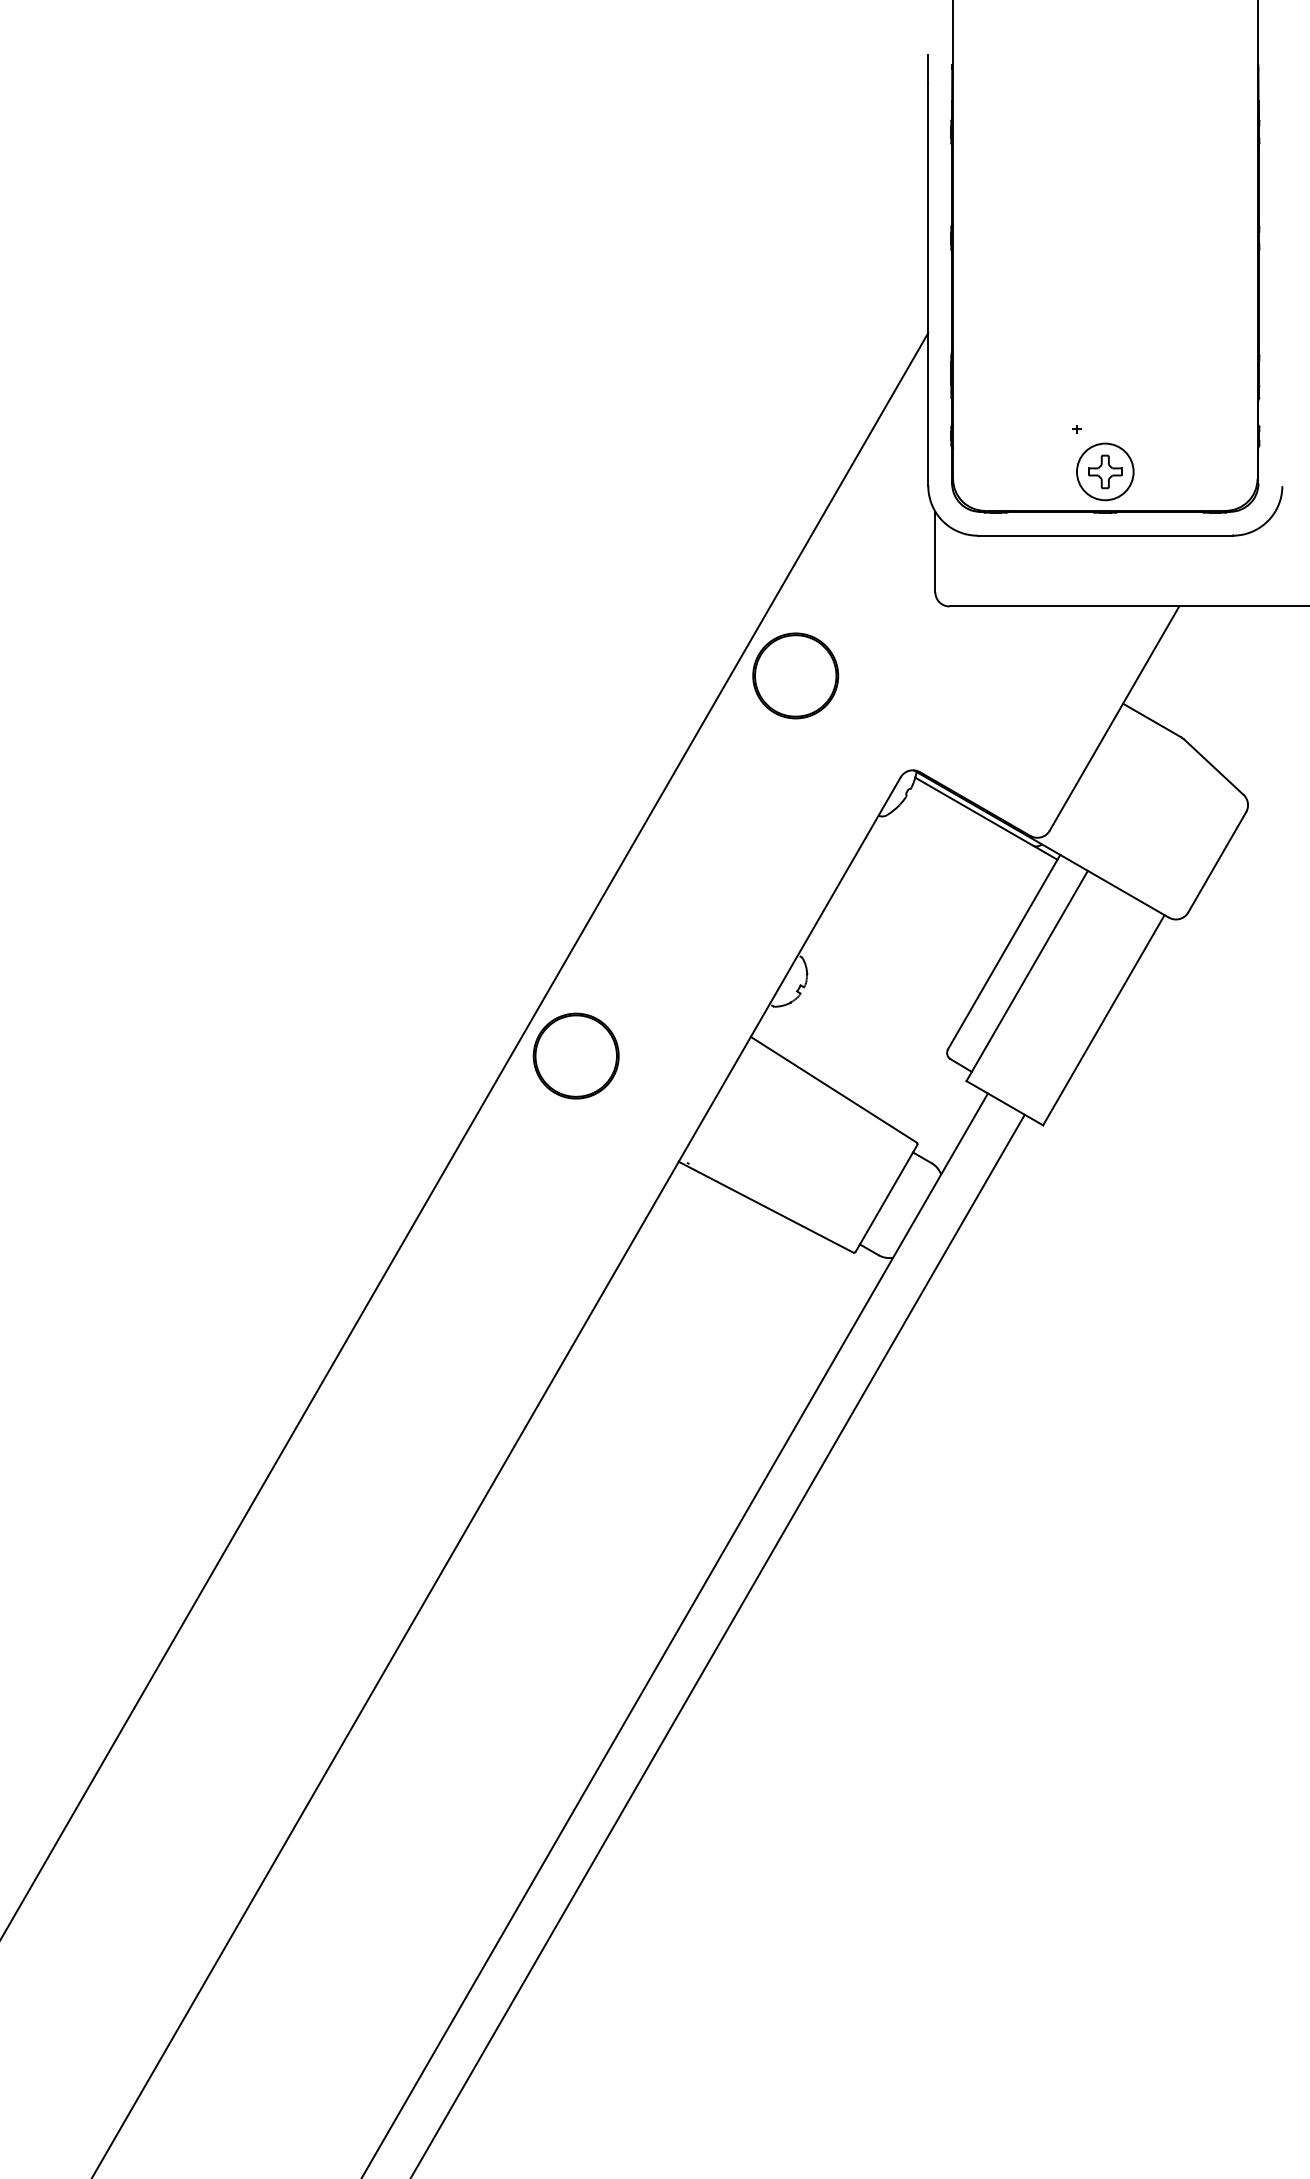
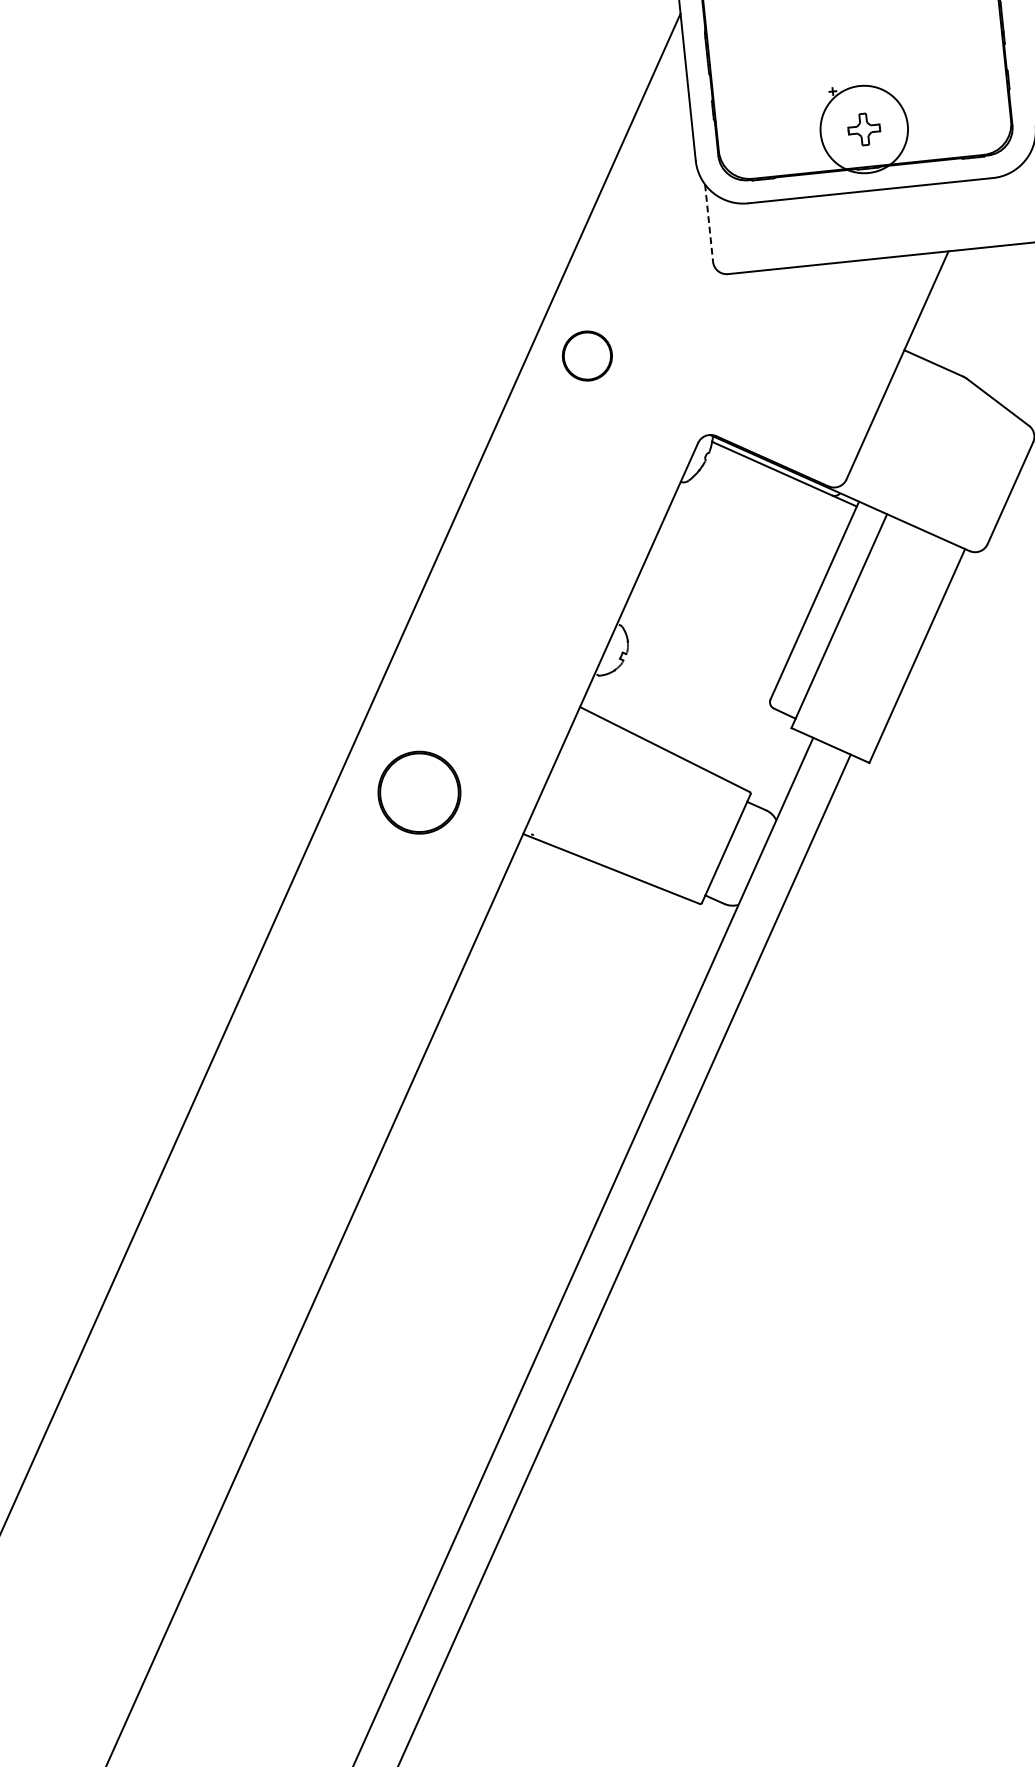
circle: (1104, 471) -> (863, 129), size x1.6
line: (935, 552) -> (709, 223), solid -> dashed
part: (795, 675) -> (587, 355), size x0.6
part: (575, 1055) -> (418, 792), moved

